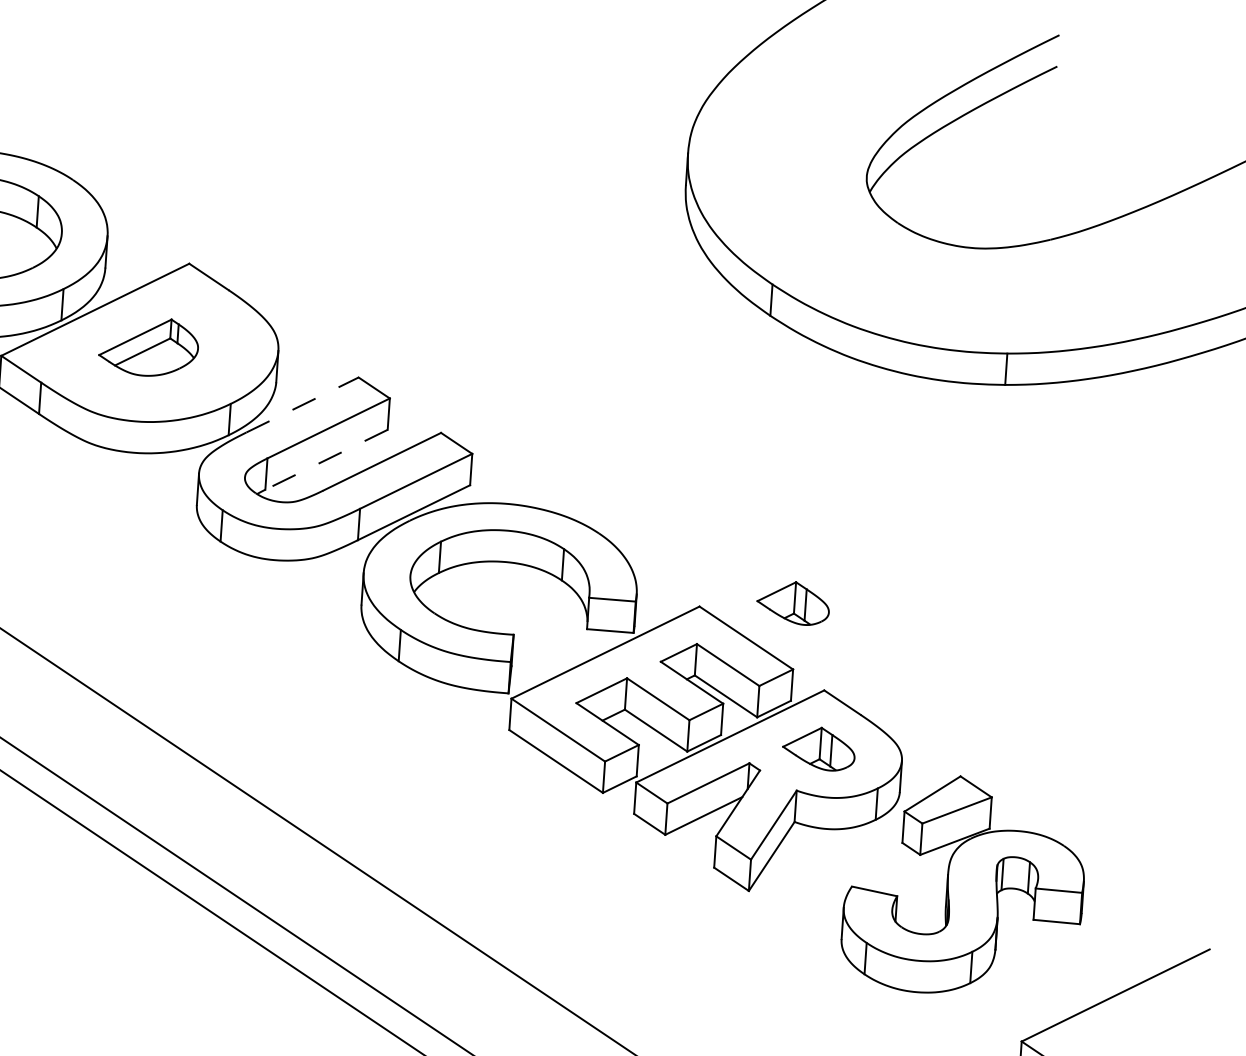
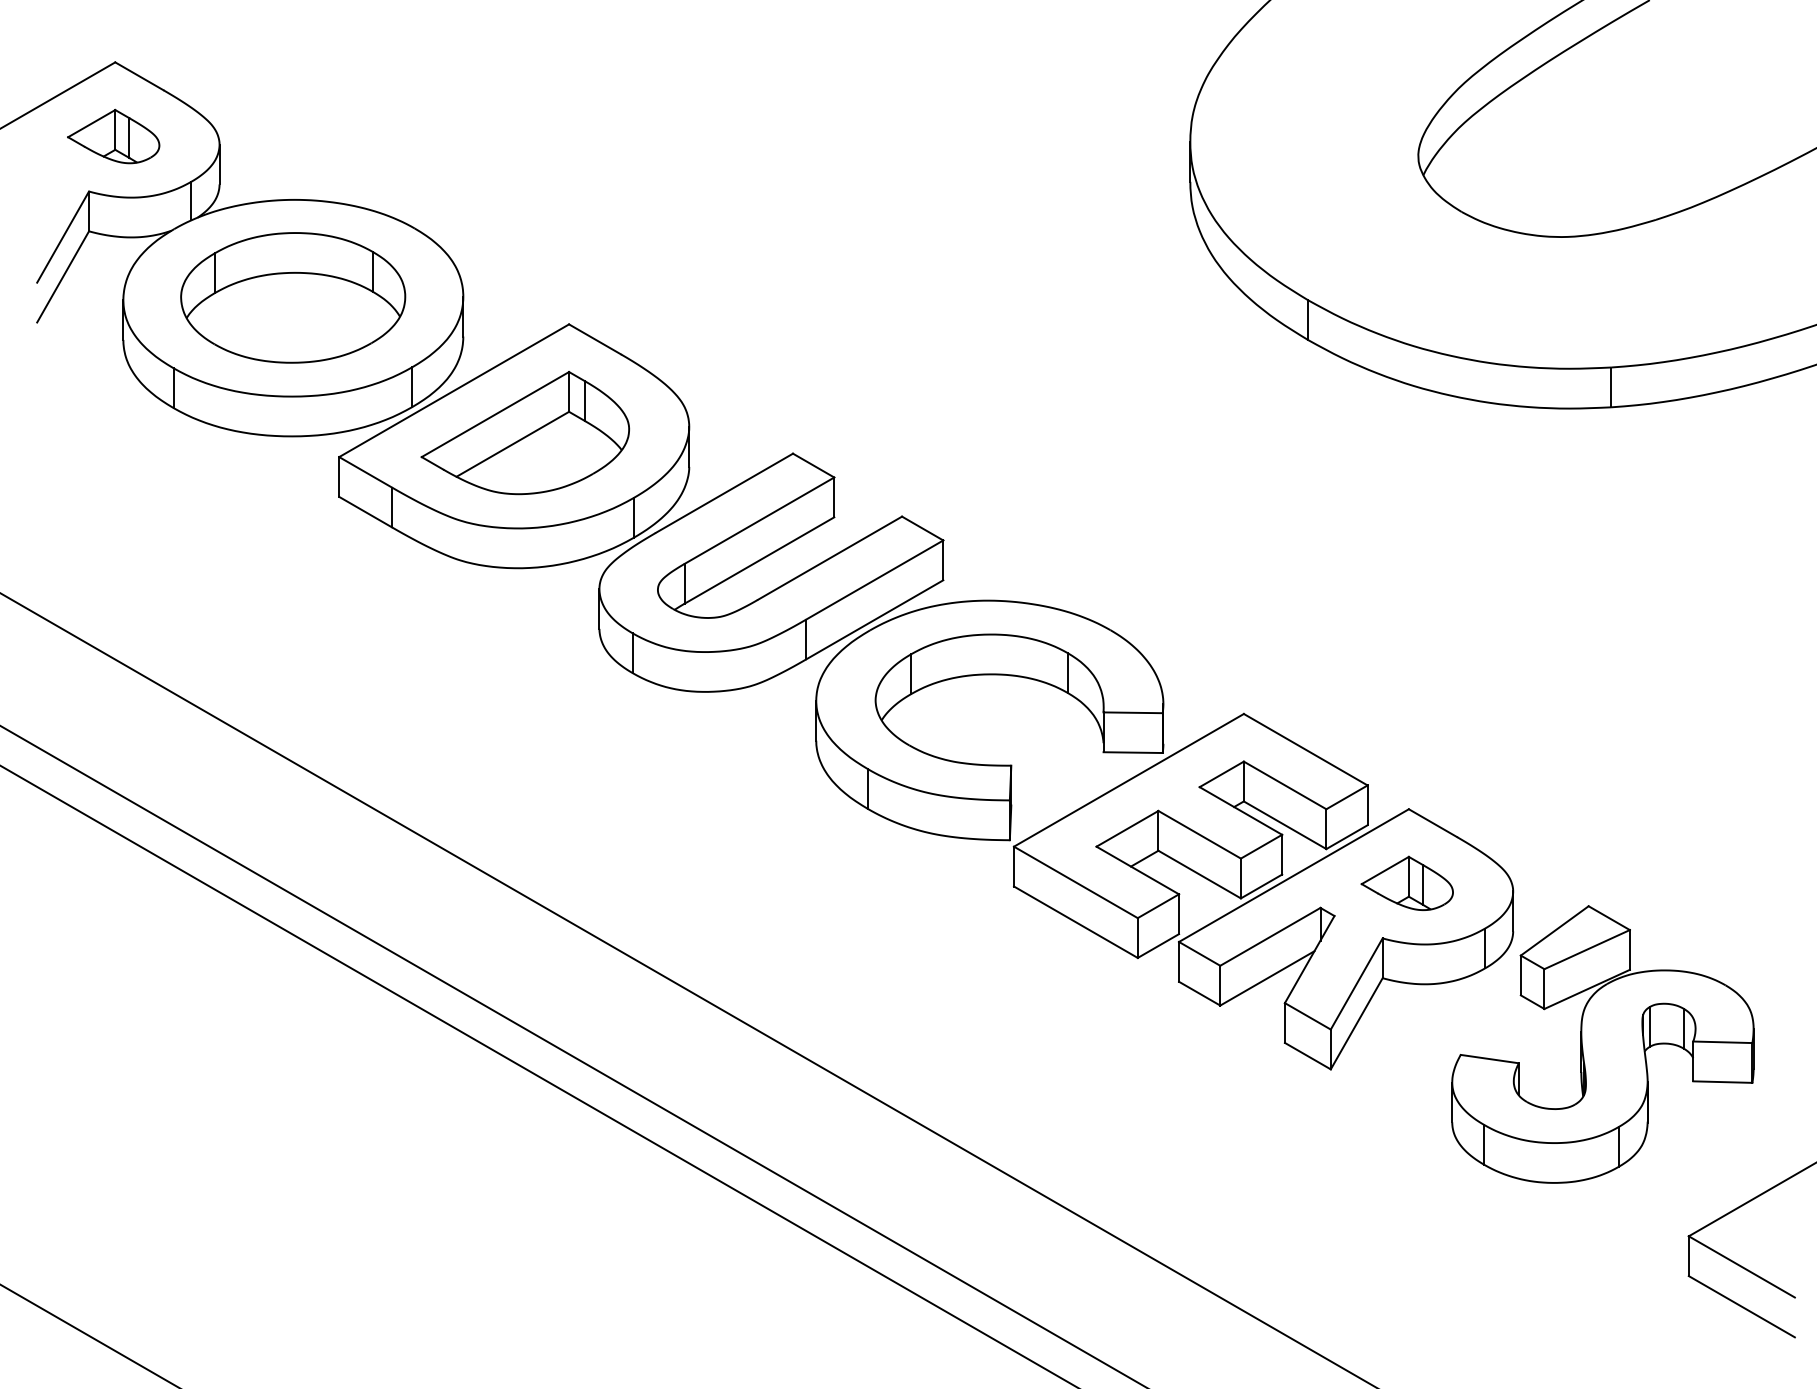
part: (148, 347) -> (524, 433), size x1.67
line: (302, 405) -> (724, 493), dashed -> solid
line: (326, 459) -> (759, 560), dashed -> solid
part: (792, 602) -> (1361, 700), removed

